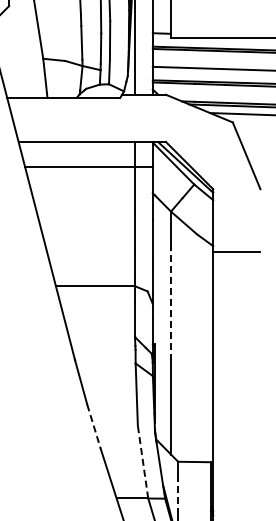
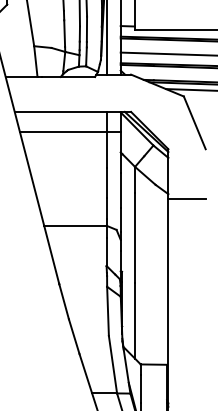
line: (171, 301) -> (135, 237), dashed -> solid
line: (93, 426) -> (73, 336), dashed -> solid
line: (143, 462) -> (113, 364), dashed -> solid
line: (178, 492) -> (140, 388), dashed -> solid

